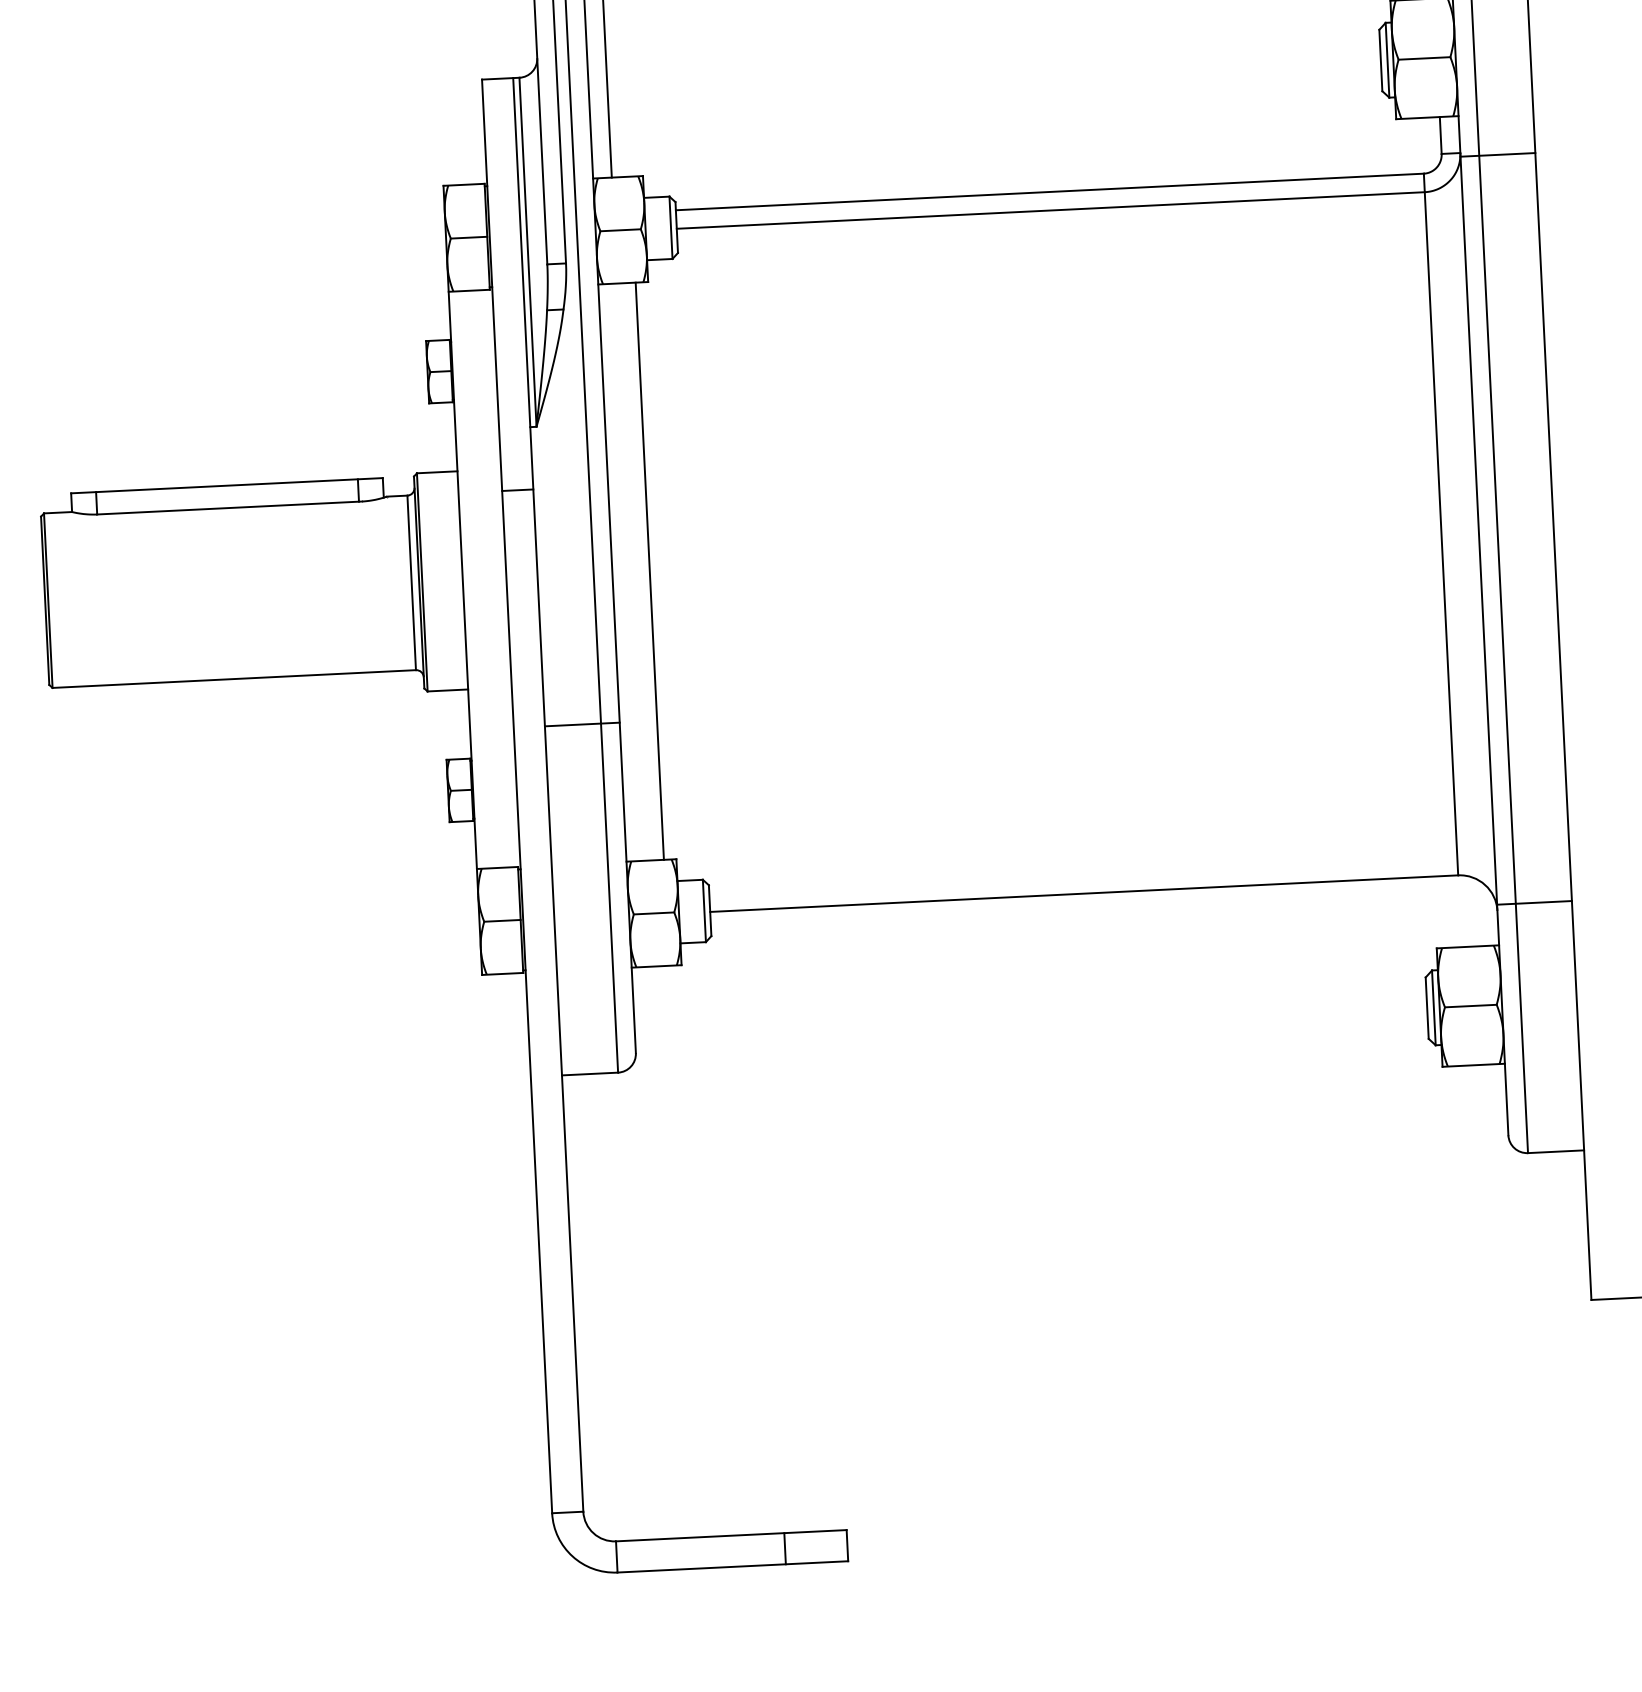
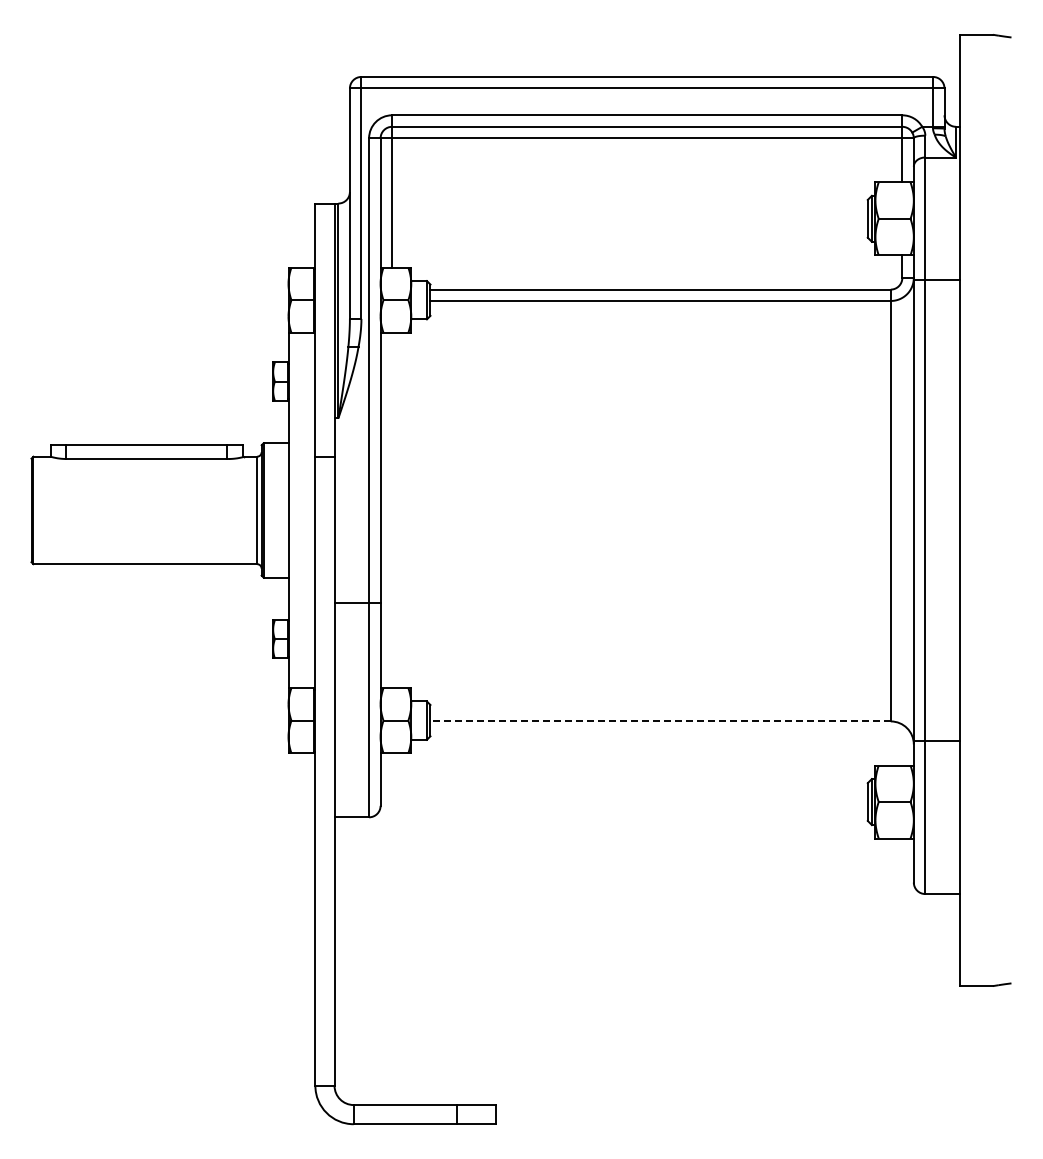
line: (649, 571) -> (403, 510), removed
line: (1083, 893) -> (660, 721), solid -> dashed

